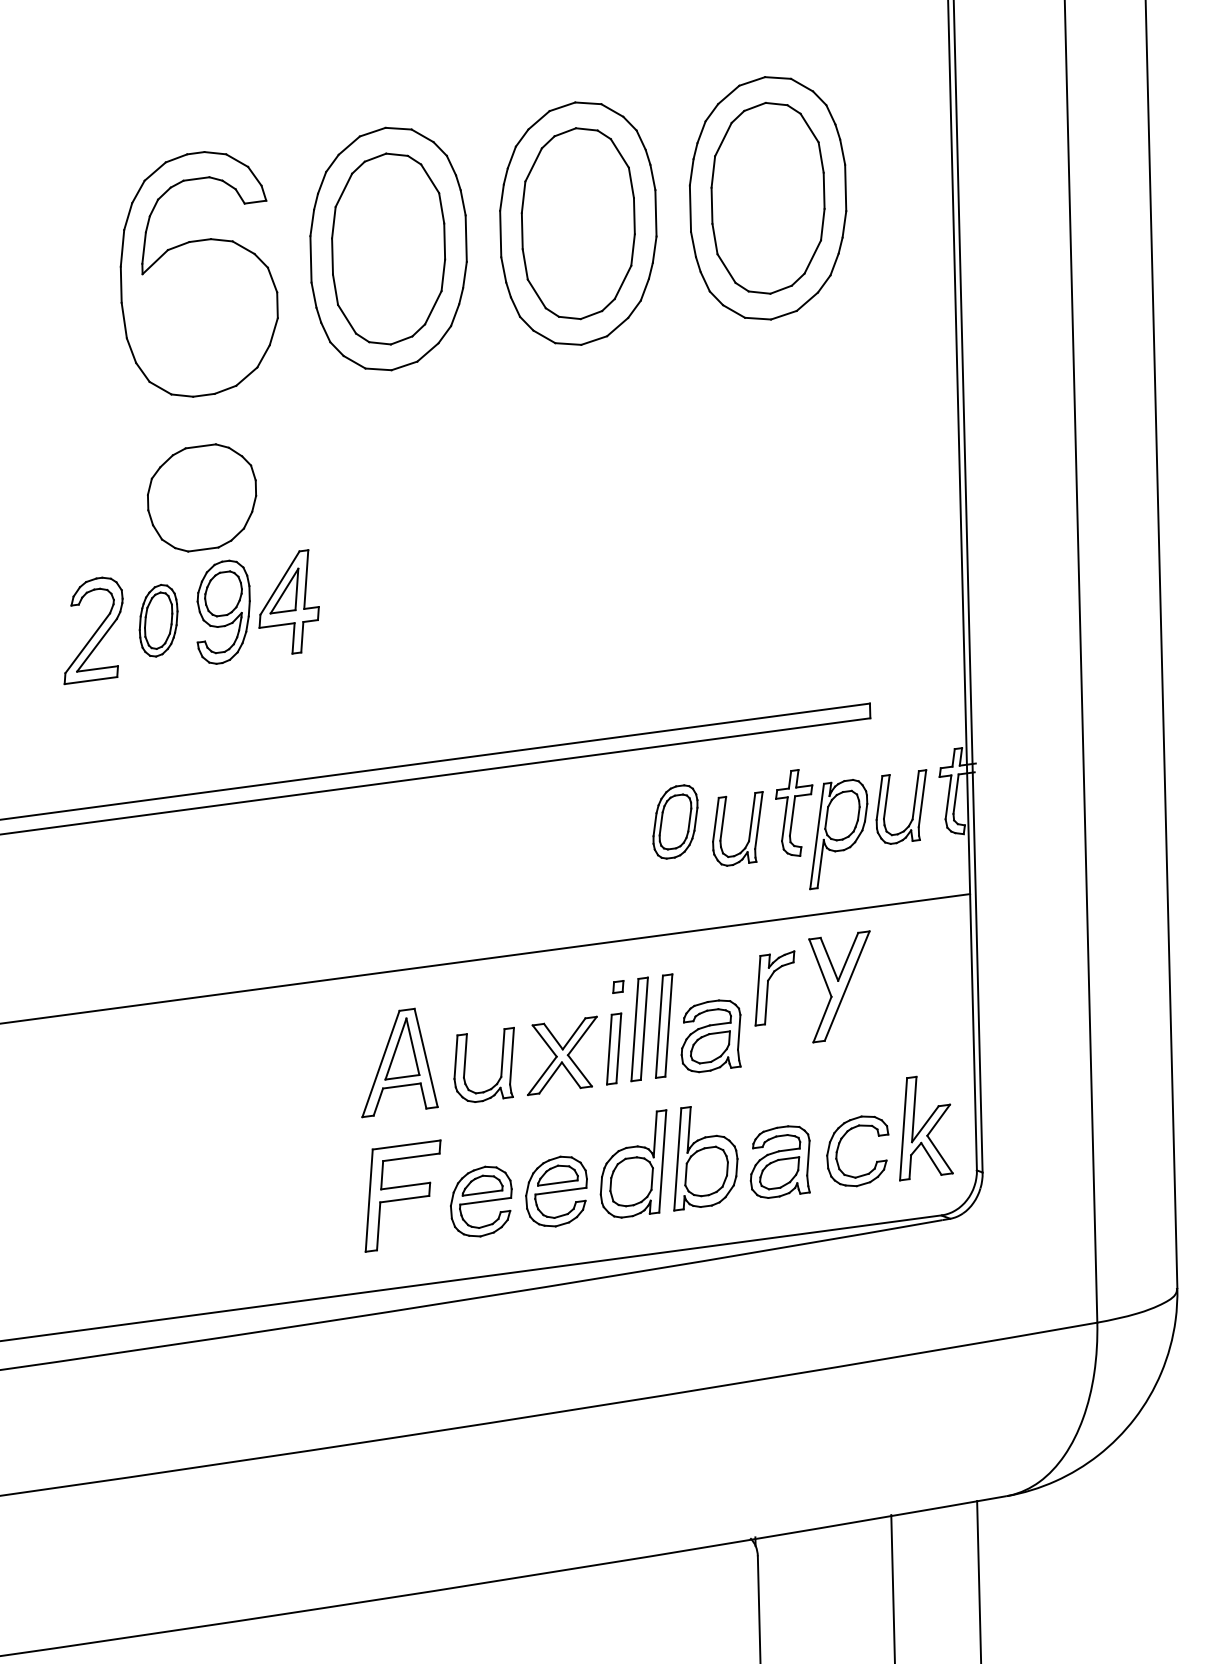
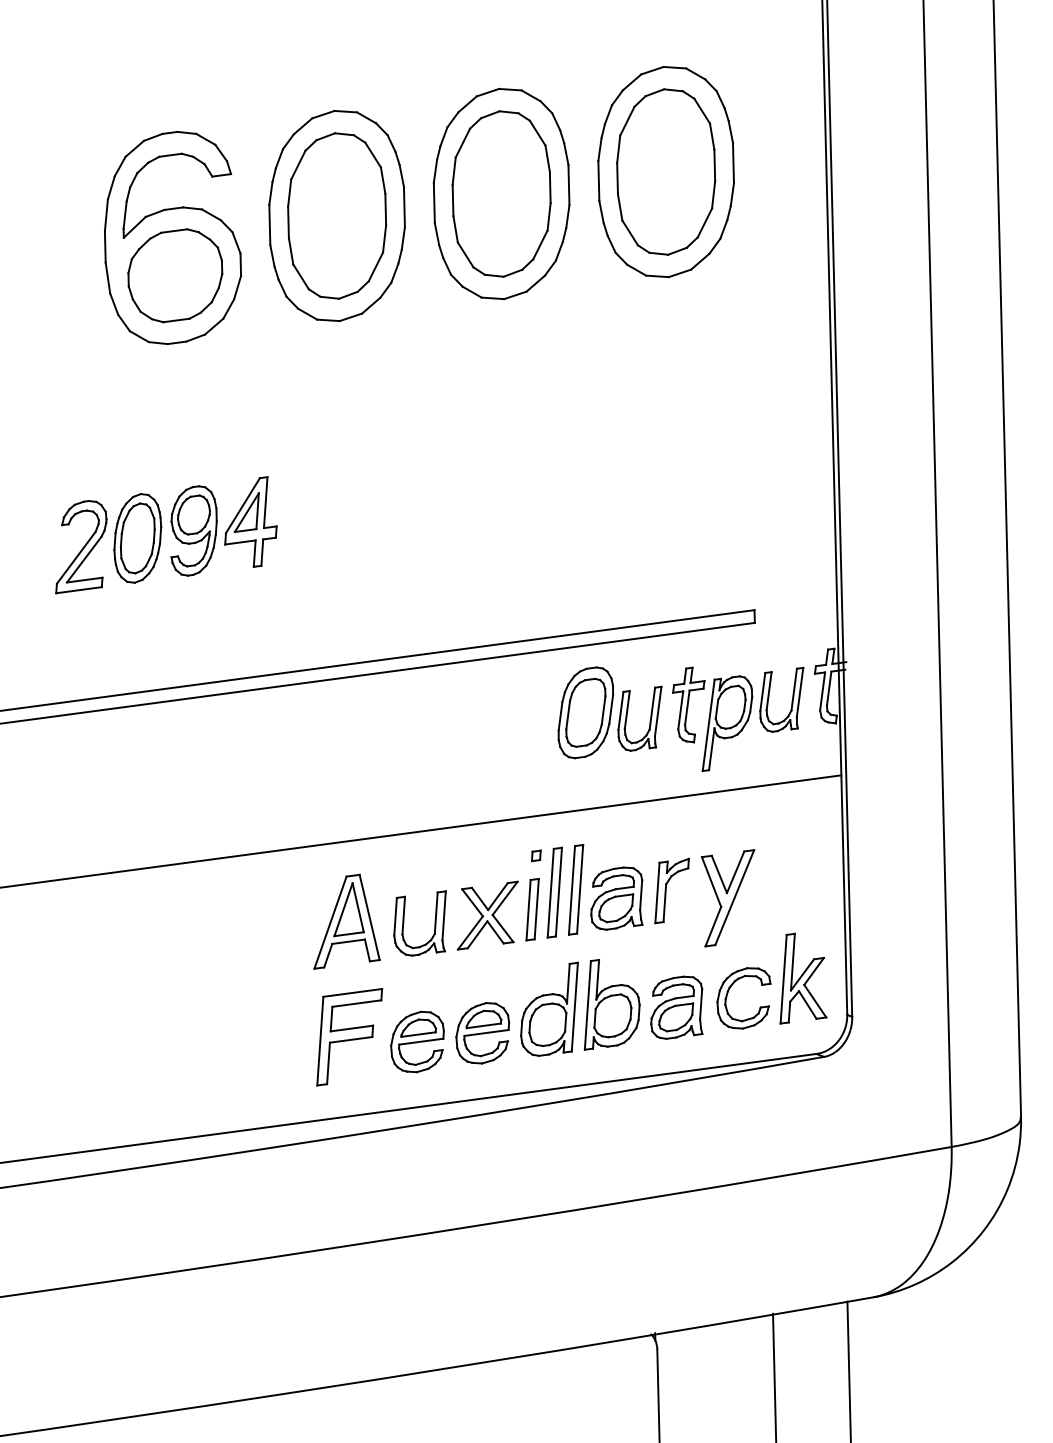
part: (202, 497) -> (175, 275), moved
part: (158, 620) -> (137, 538), size x1.43
part: (675, 821) -> (585, 712), size x1.43
part: (839, 986) -> (728, 897), moved
part: (774, 988) -> (671, 891), moved

